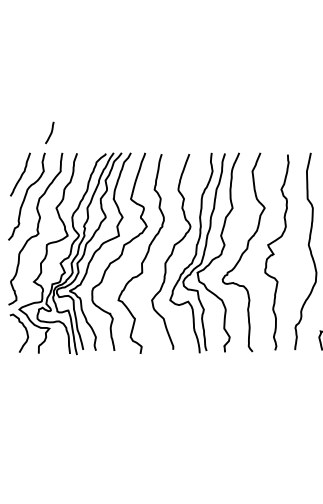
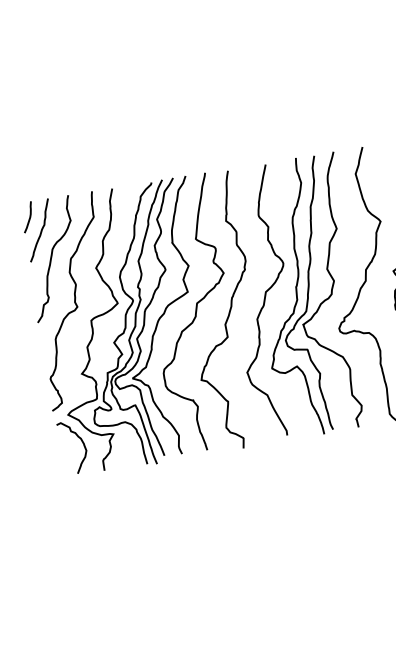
curve: (50, 132) -> (28, 216), moved

